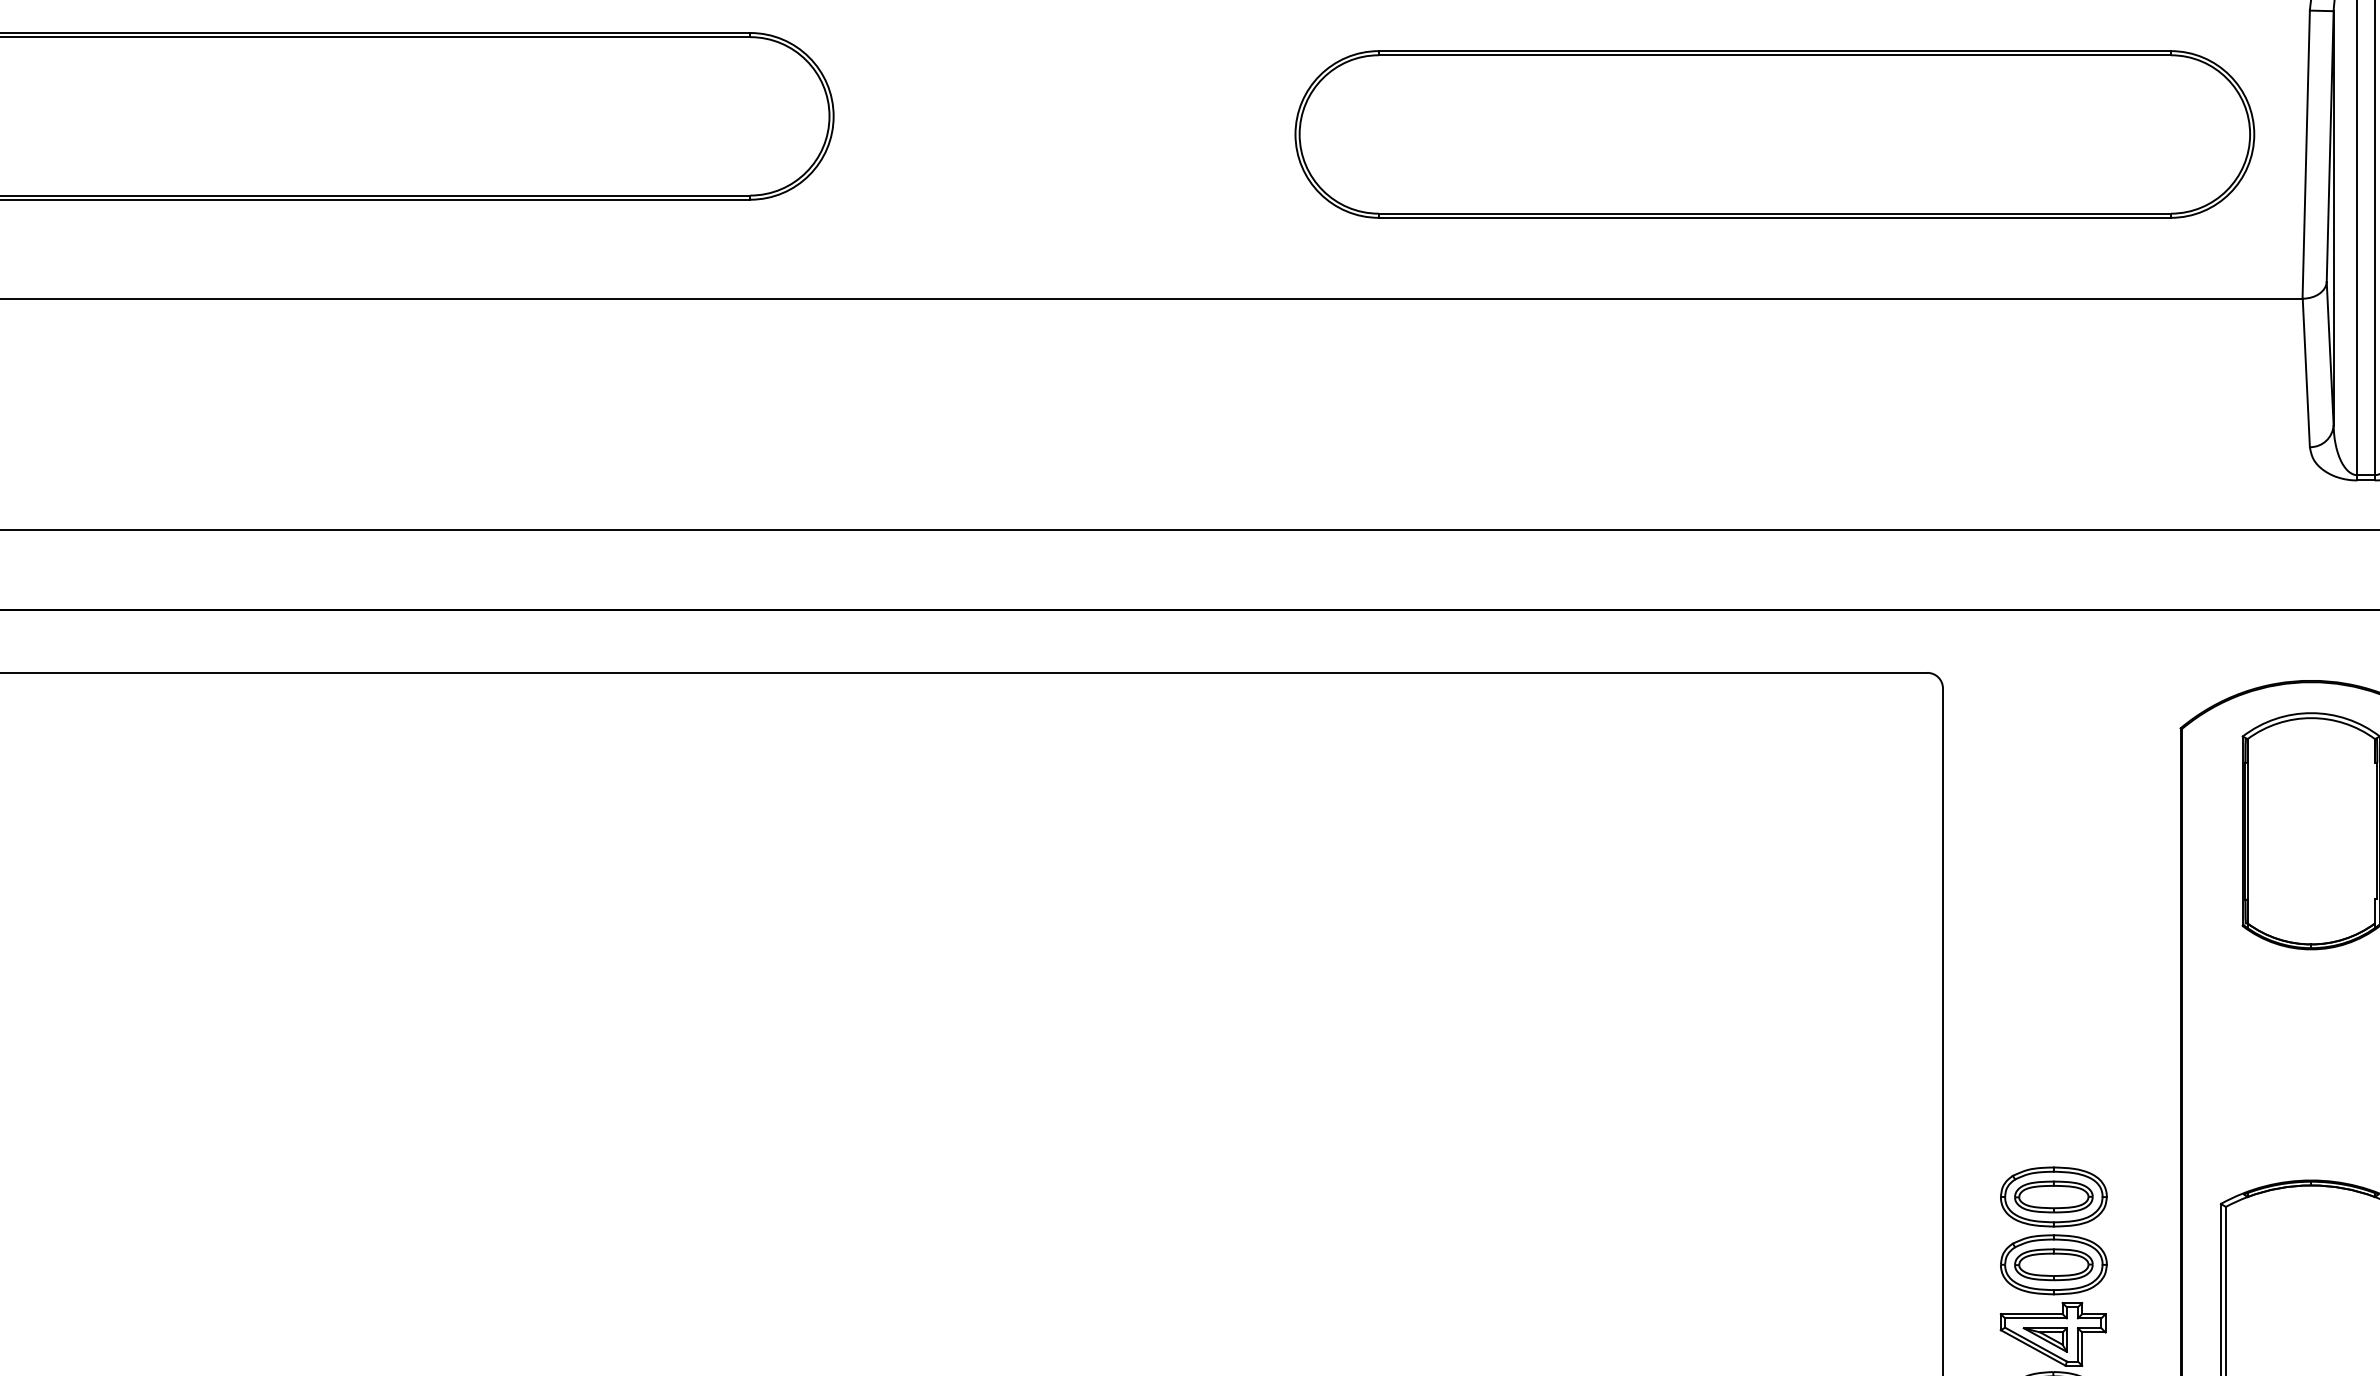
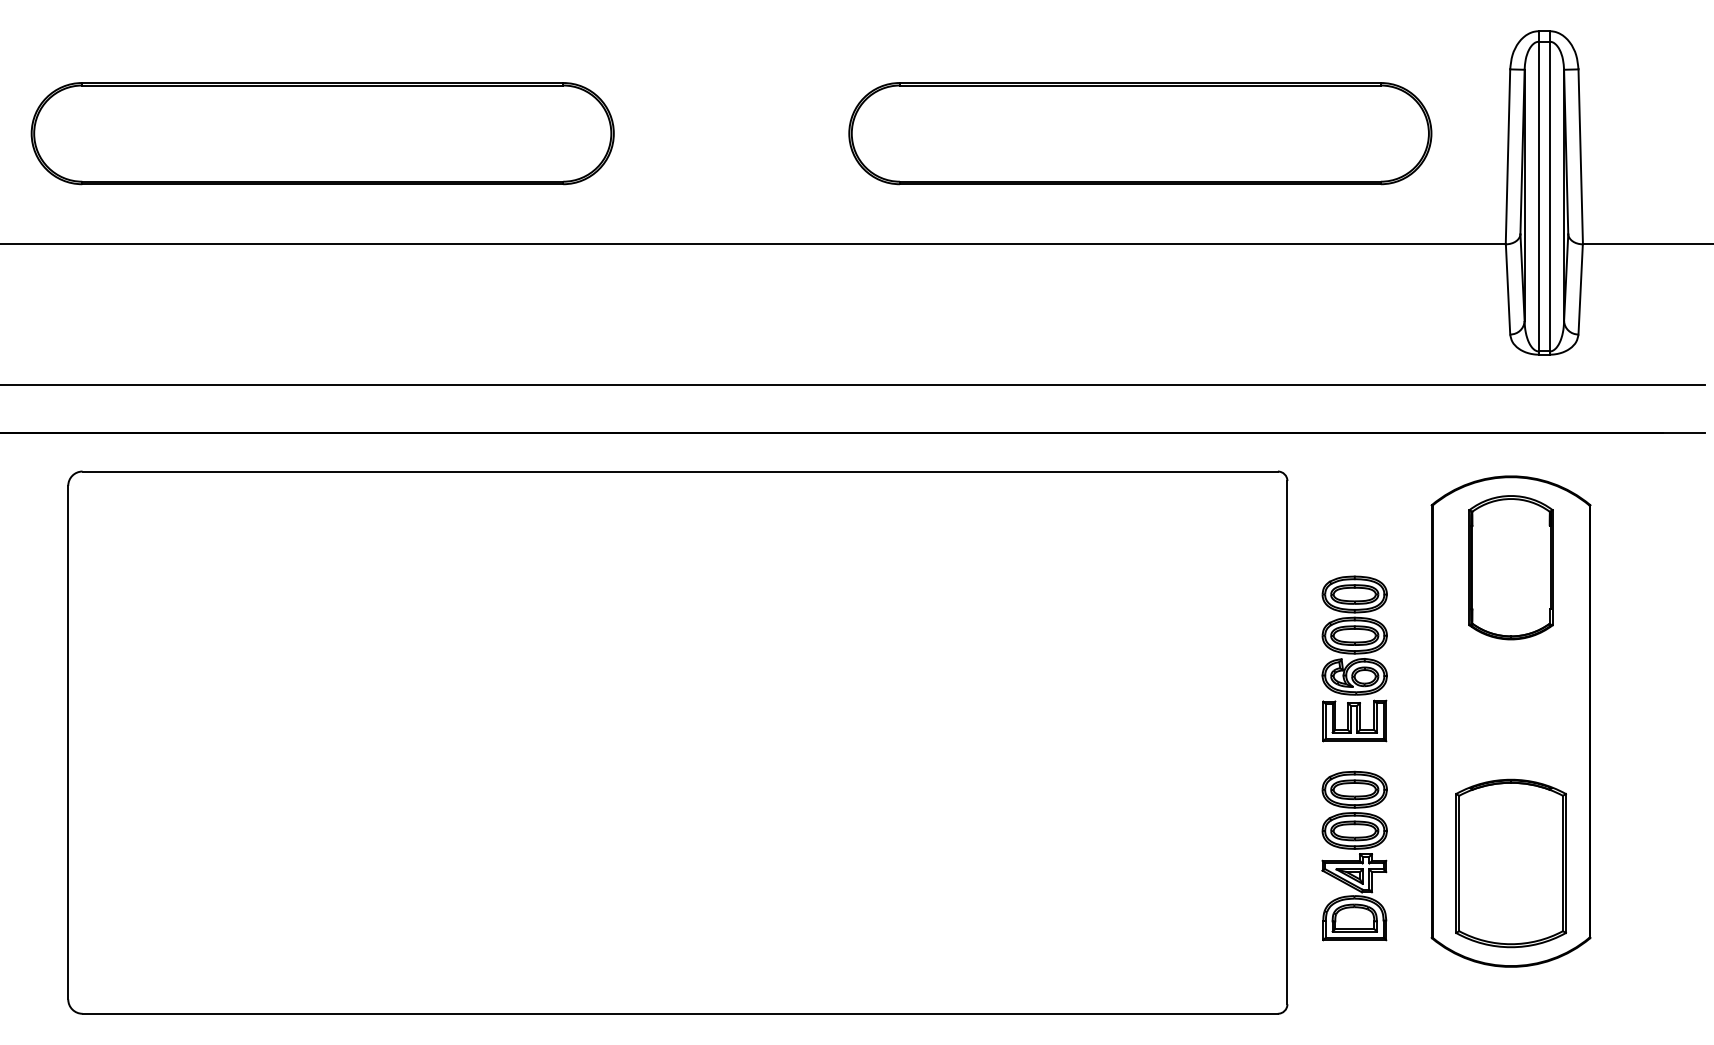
part: (1775, 134) -> (1140, 133), moved
part: (2053, 980) -> (1354, 658), added

